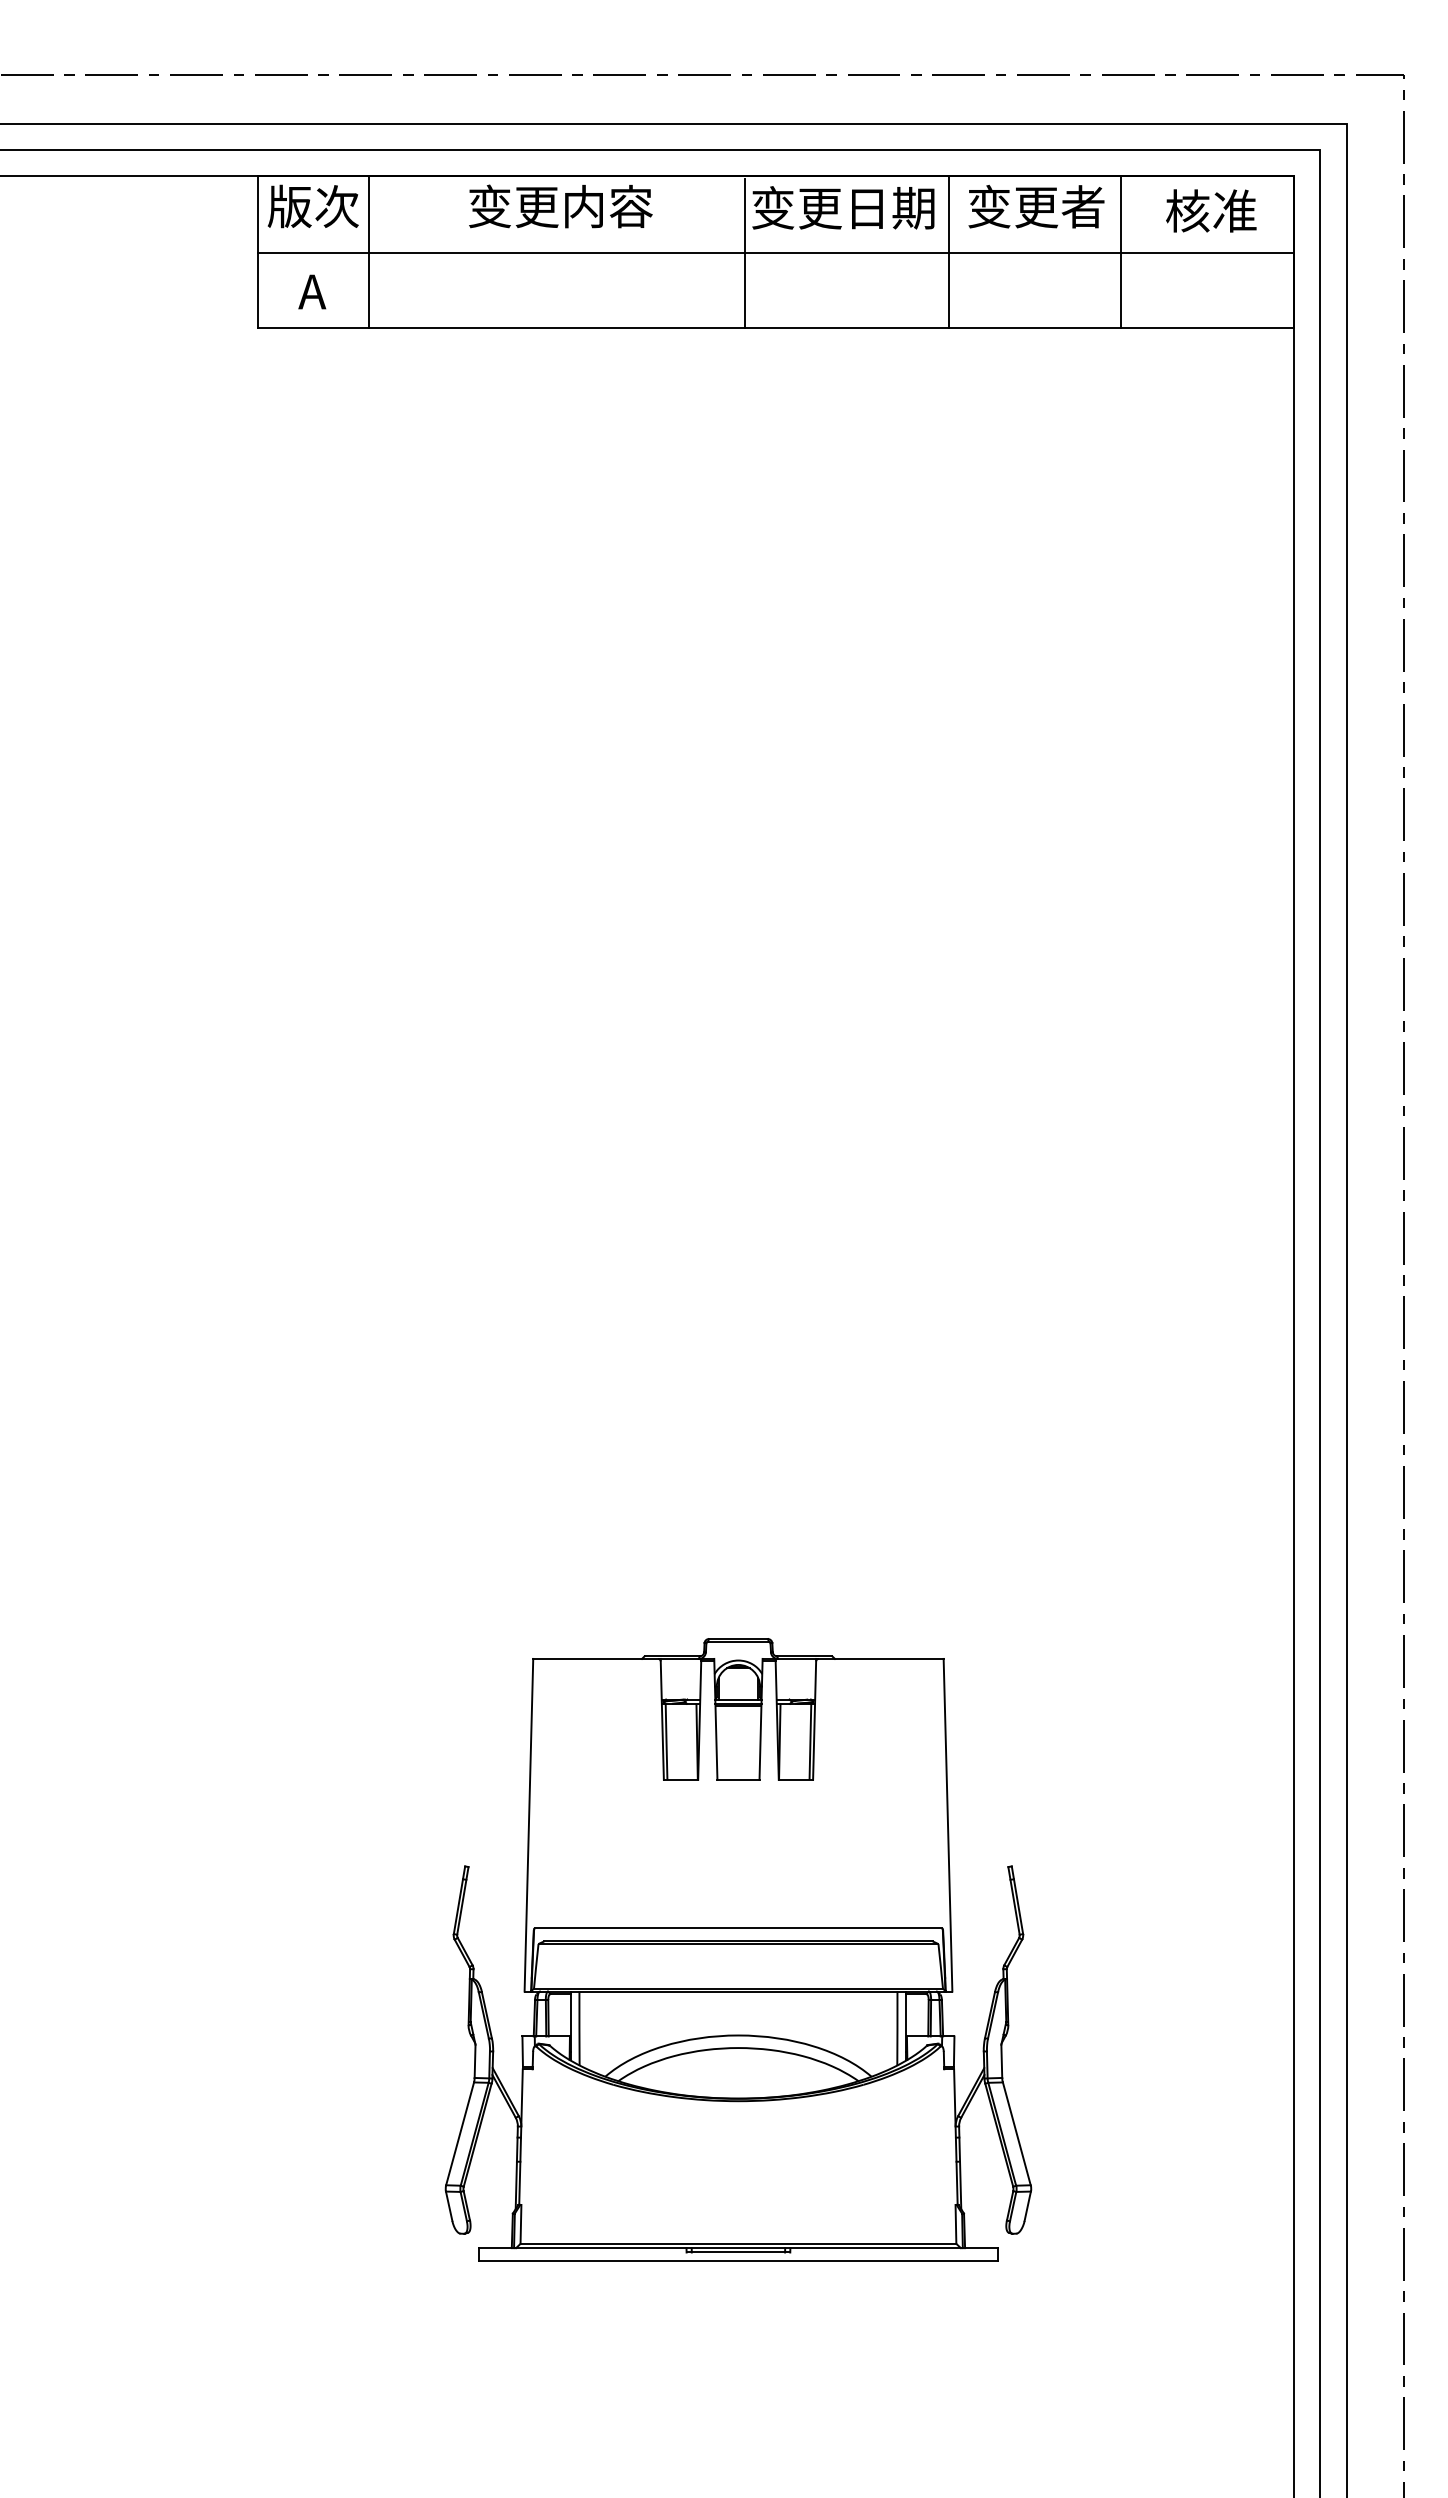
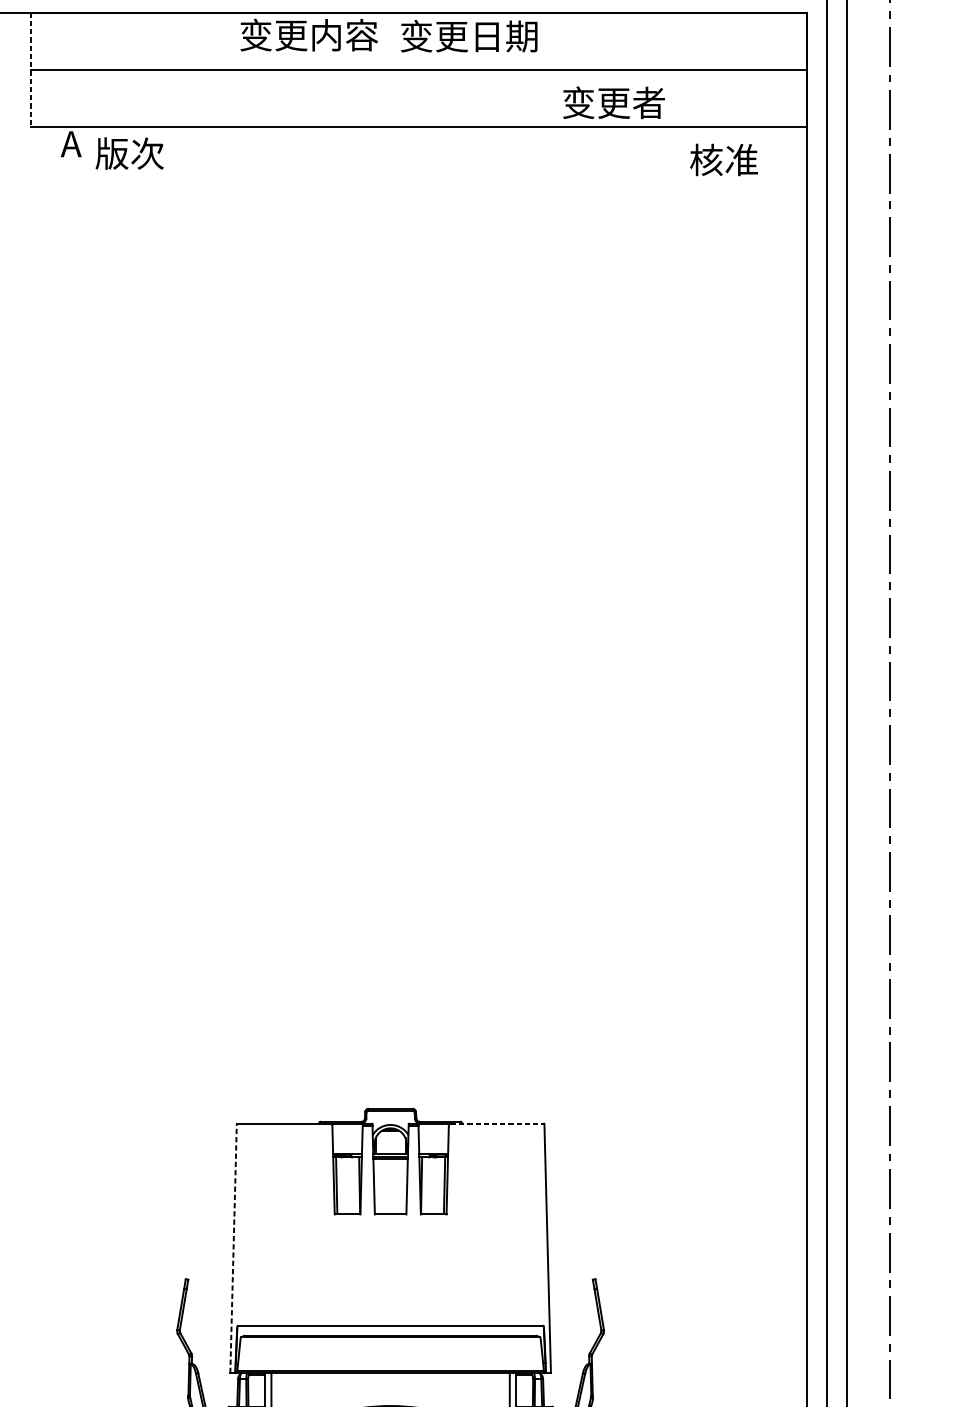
text: (312, 206) -> (129, 153), moved
text: (560, 206) -> (308, 35), moved
text: (1036, 206) -> (614, 102), moved
text: (1211, 210) -> (724, 159), moved
line: (258, 252) -> (30, 69), solid -> dashed
line: (368, 252) -> (113, 69), removed
line: (948, 252) -> (548, 69), removed
line: (1121, 252) -> (677, 69), removed
line: (744, 253) -> (395, 70), removed
text: (312, 291) -> (71, 143), moved
line: (881, 1658) -> (497, 1123), solid -> dashed
line: (528, 1824) -> (233, 1247), solid -> dashed

